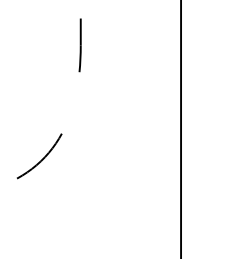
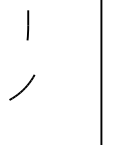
line: (79, 45) -> (27, 25), moved

